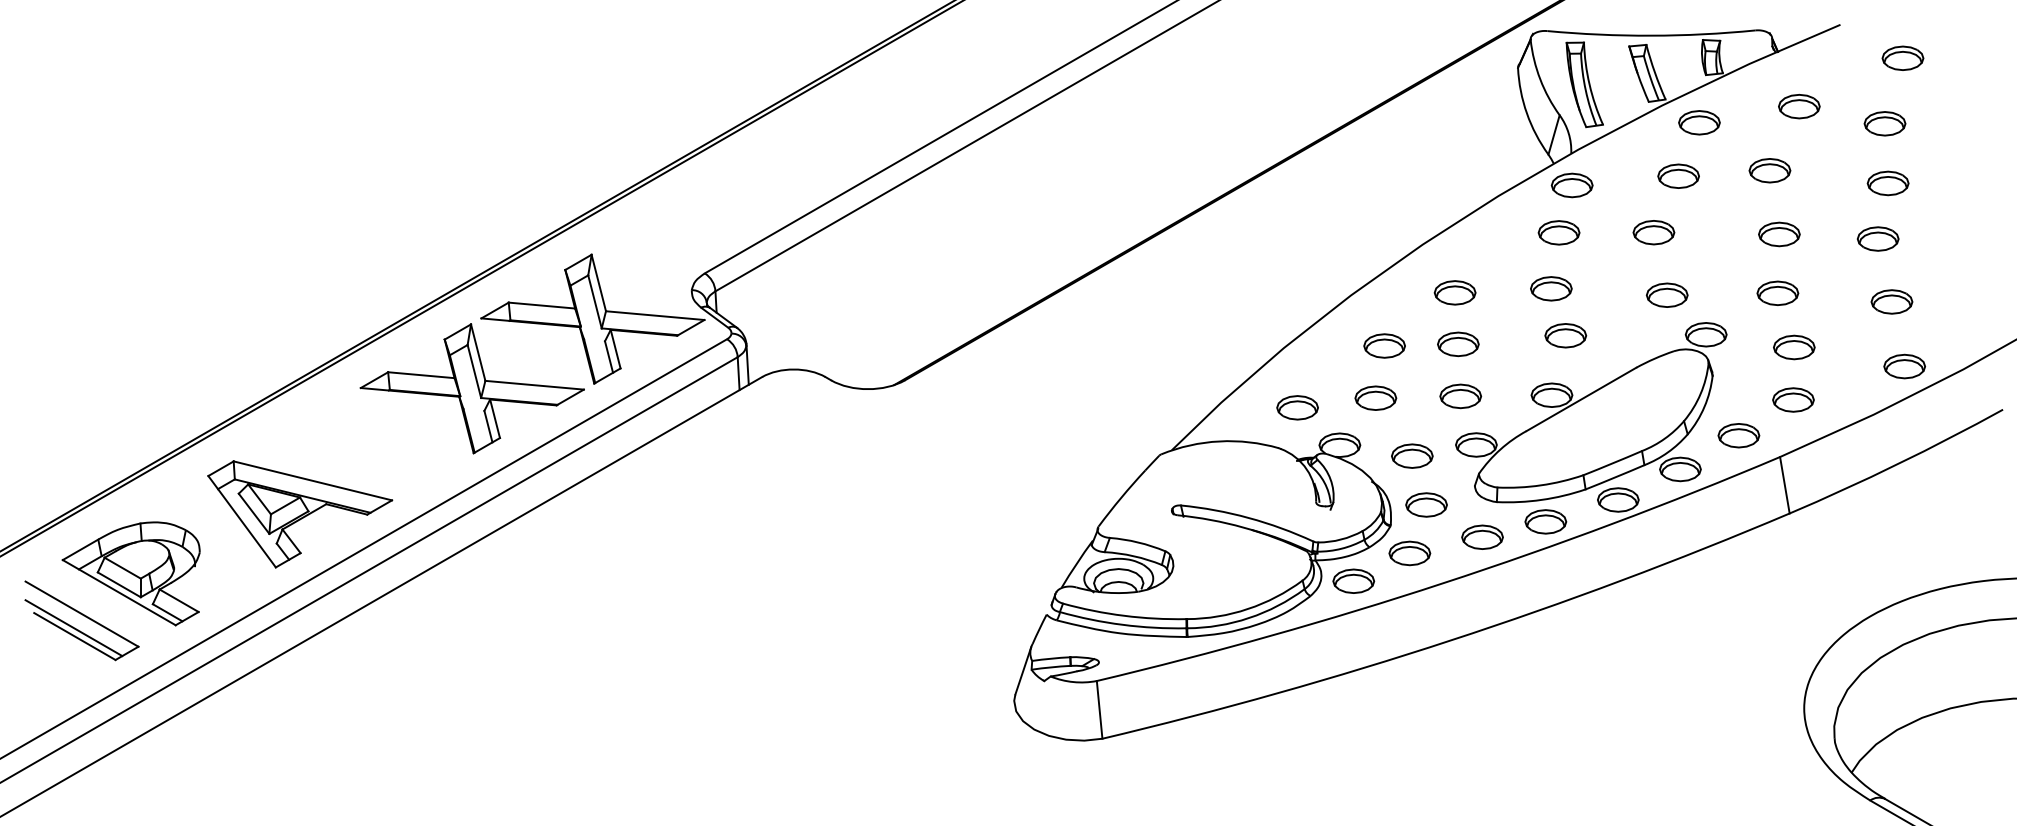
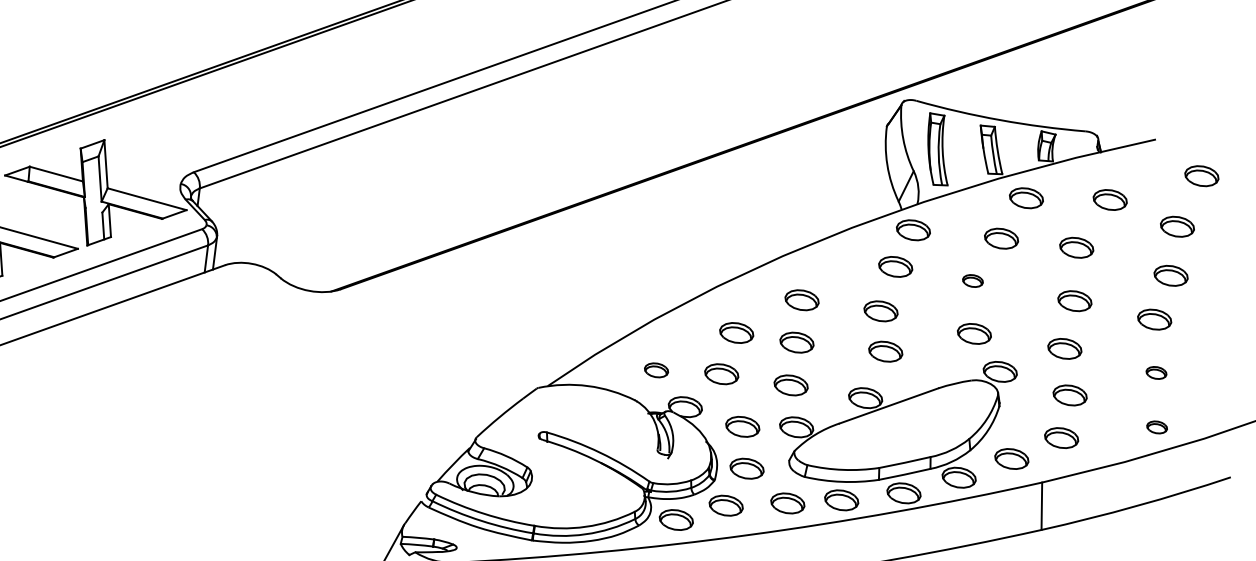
part: (1653, 232) -> (972, 280), size x0.6
part: (1891, 301) -> (1156, 372), size x0.6
part: (1904, 366) -> (1157, 427), size x0.6
part: (1297, 407) -> (656, 370), size x0.7

